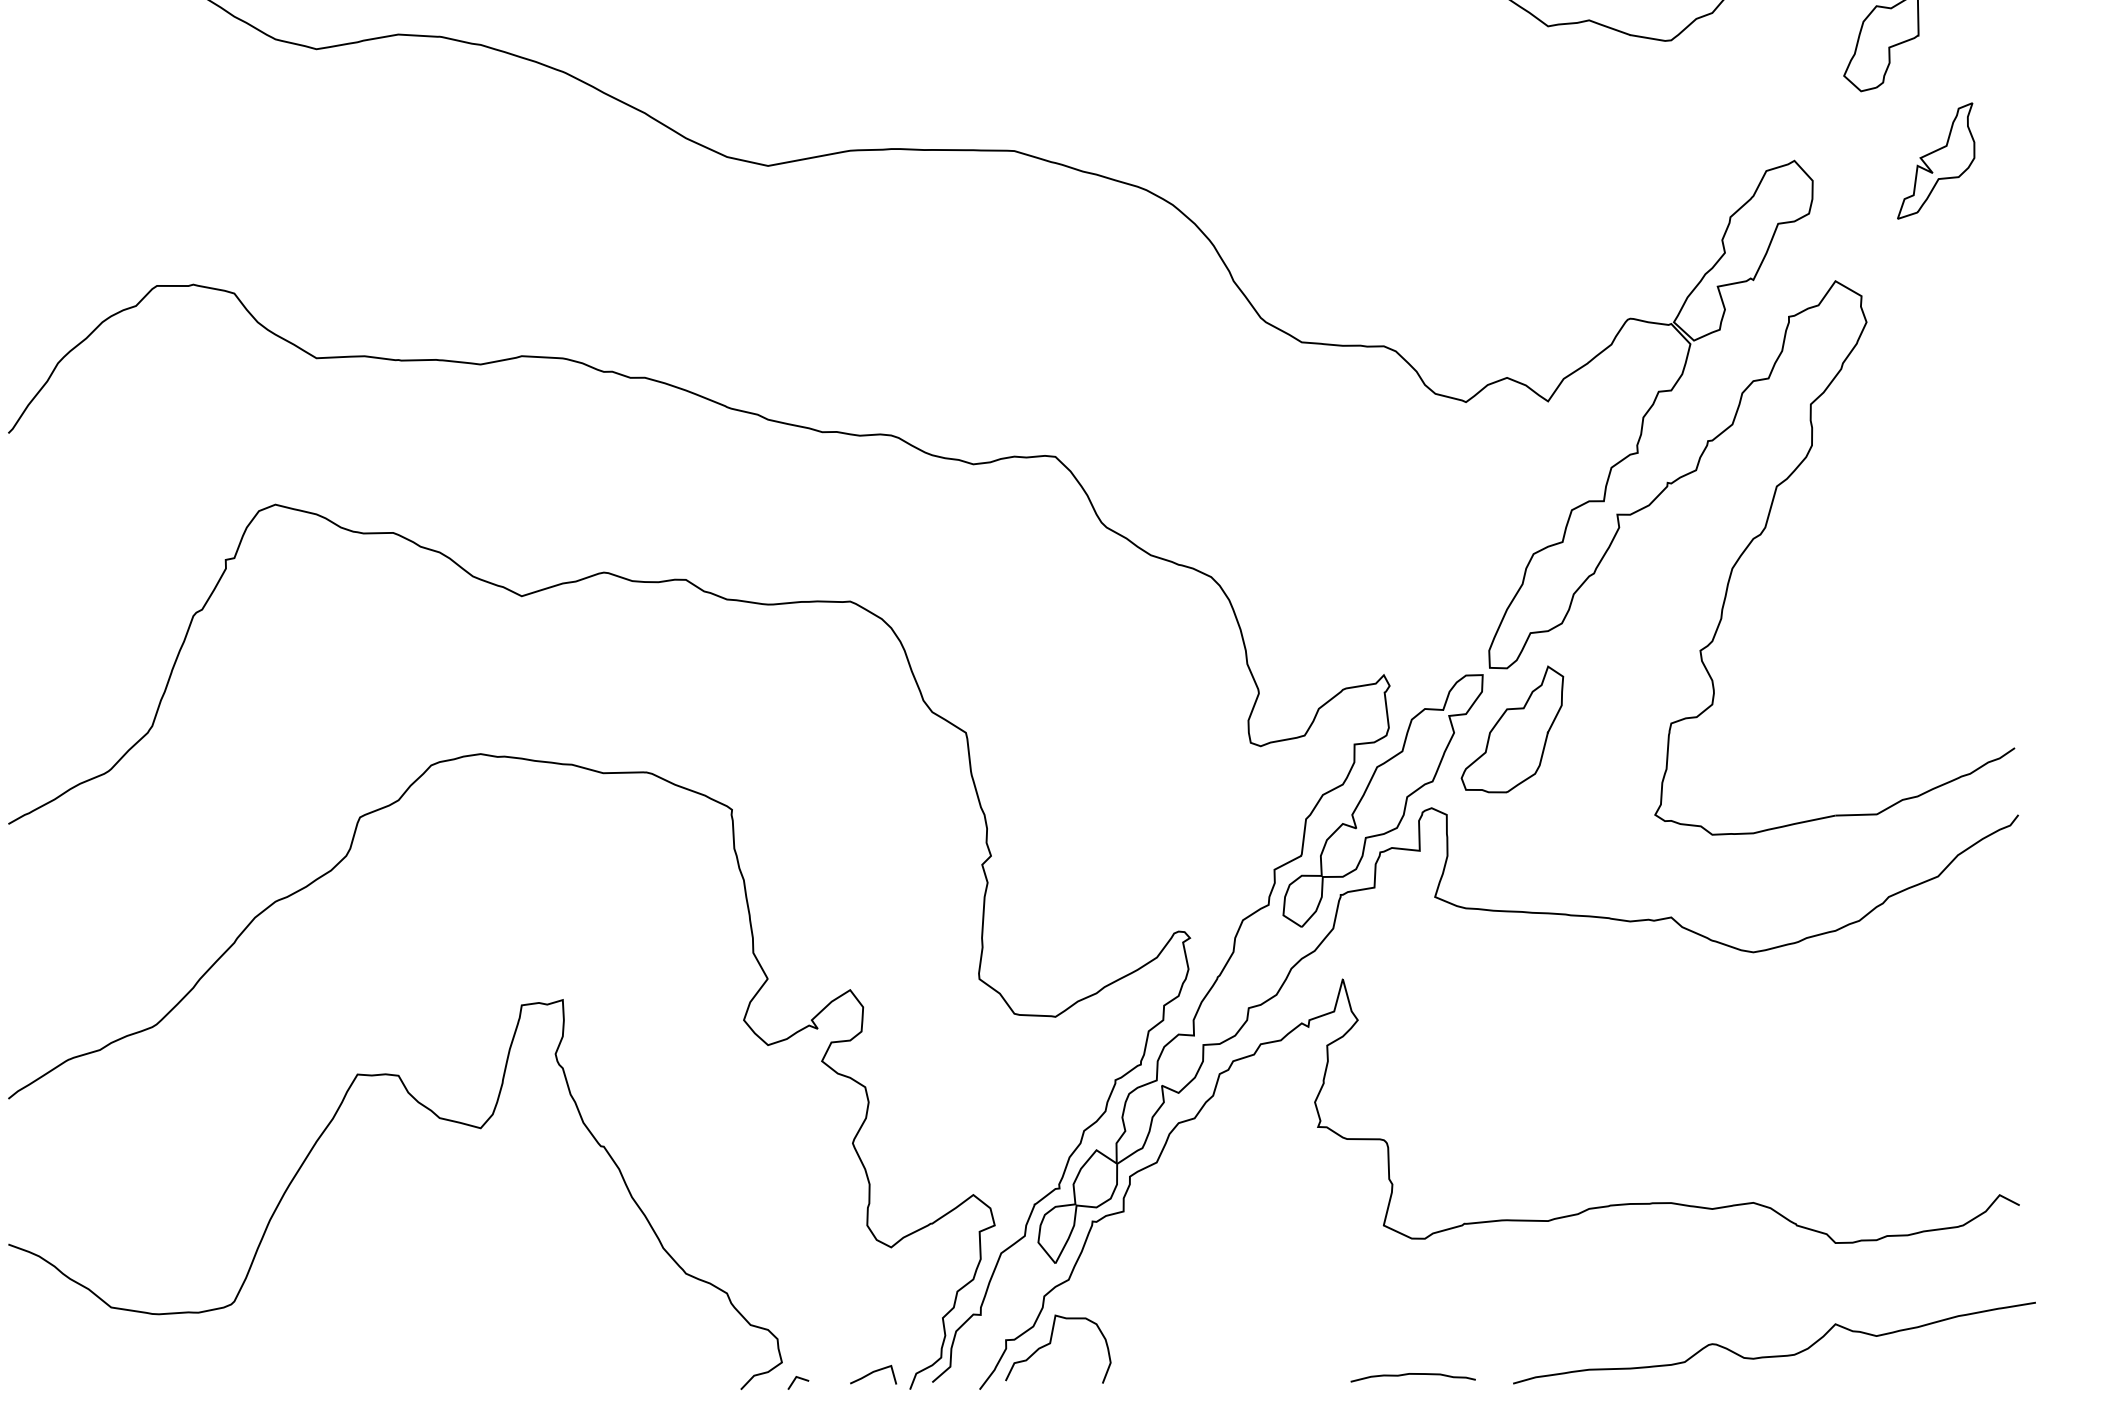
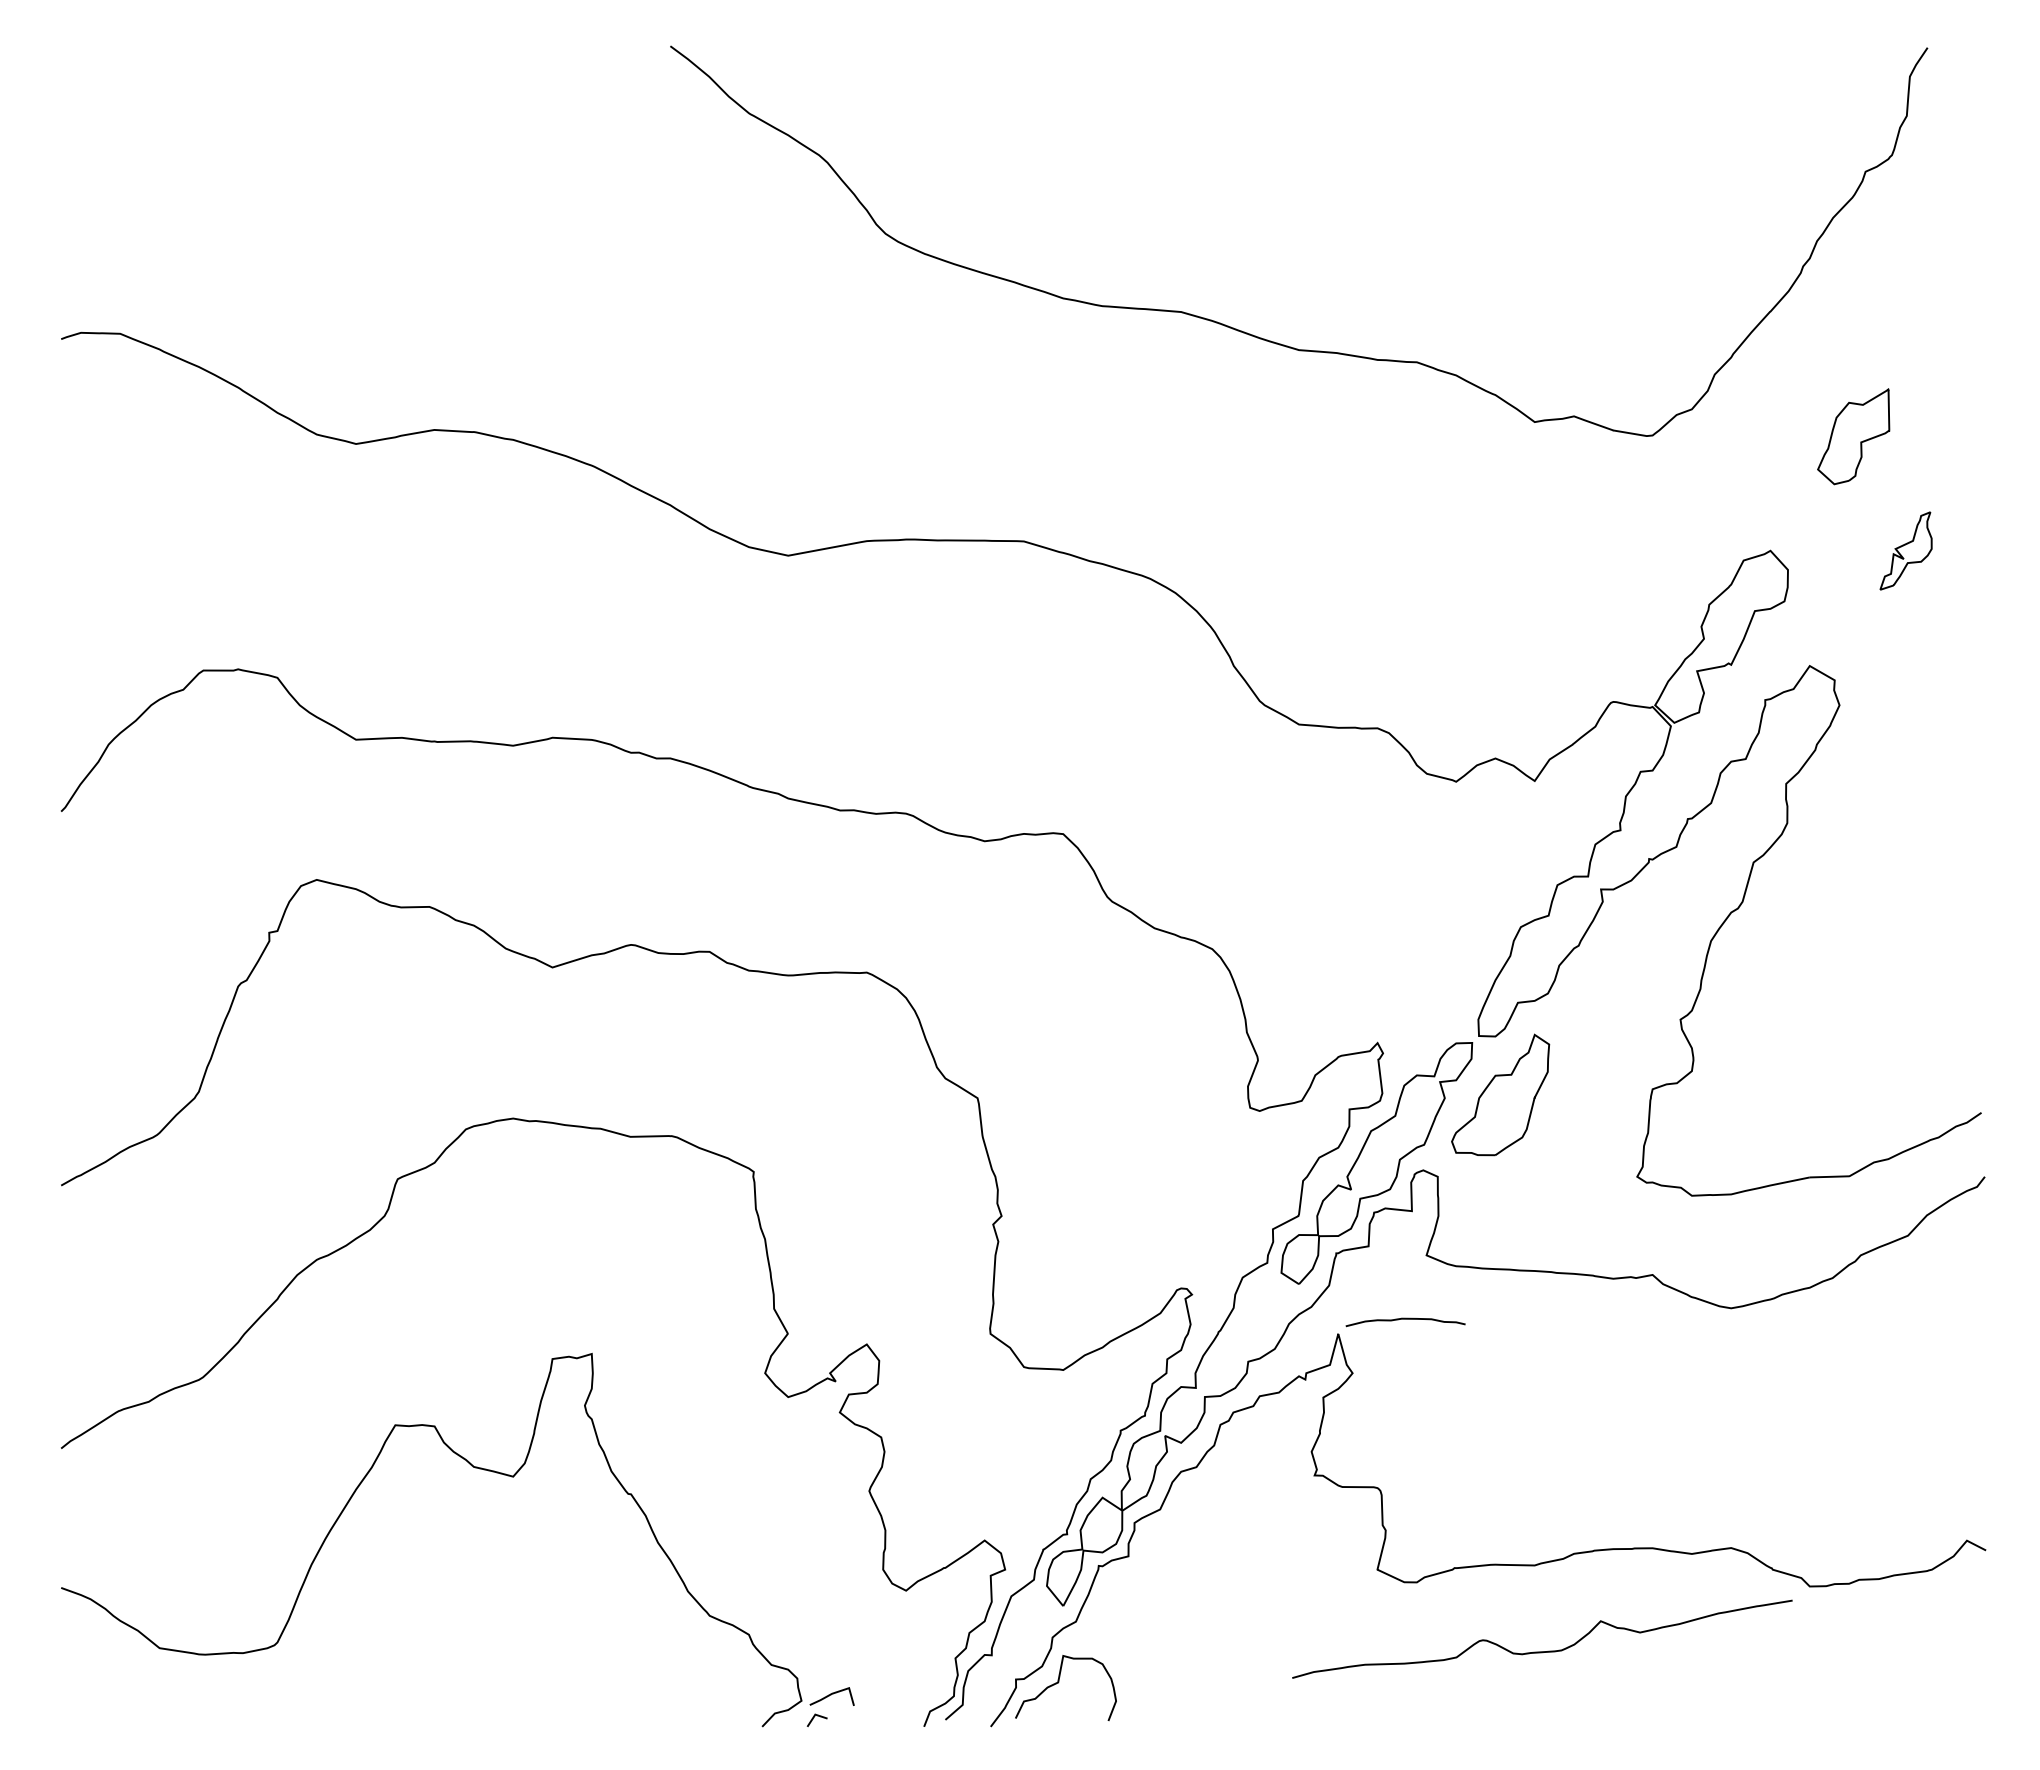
part: (1935, 160) -> (1905, 550), size x0.7
curve: (1774, 1355) -> (1542, 1651), moved
line: (872, 1373) -> (831, 1695), moved
curve: (1413, 1374) -> (1405, 1319), moved

